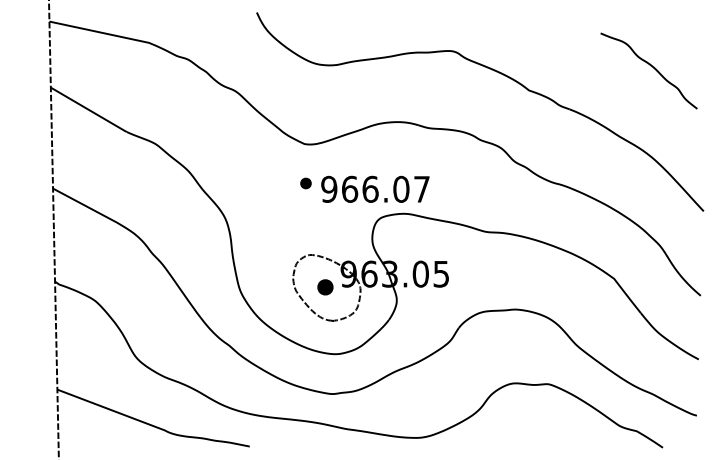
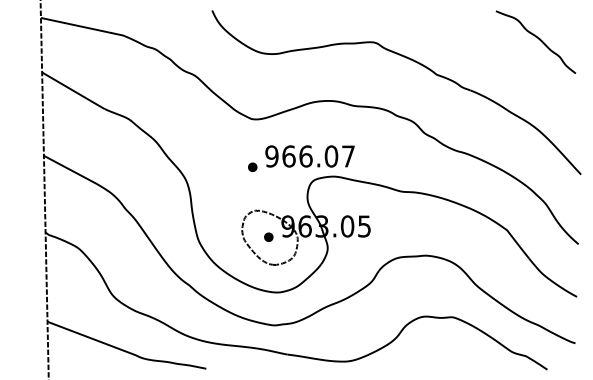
curve: (650, 66) -> (537, 38), moved
part: (305, 183) -> (252, 167), moved
part: (325, 286) -> (268, 236), size x0.71

